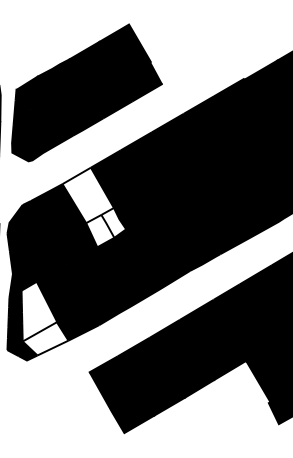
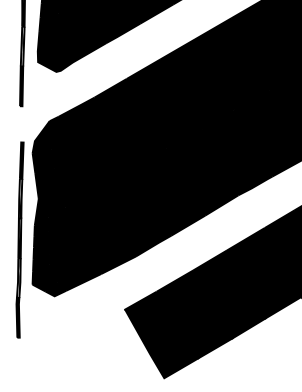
fill: (94, 207) -> (130, 123), added
fill: (44, 318) -> (74, 248), added

